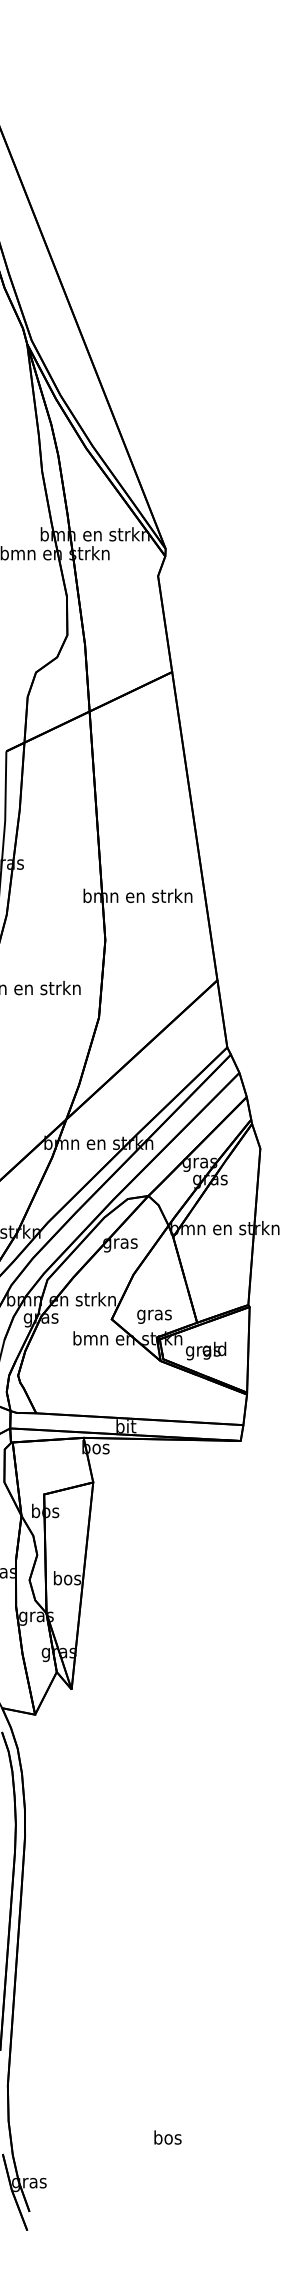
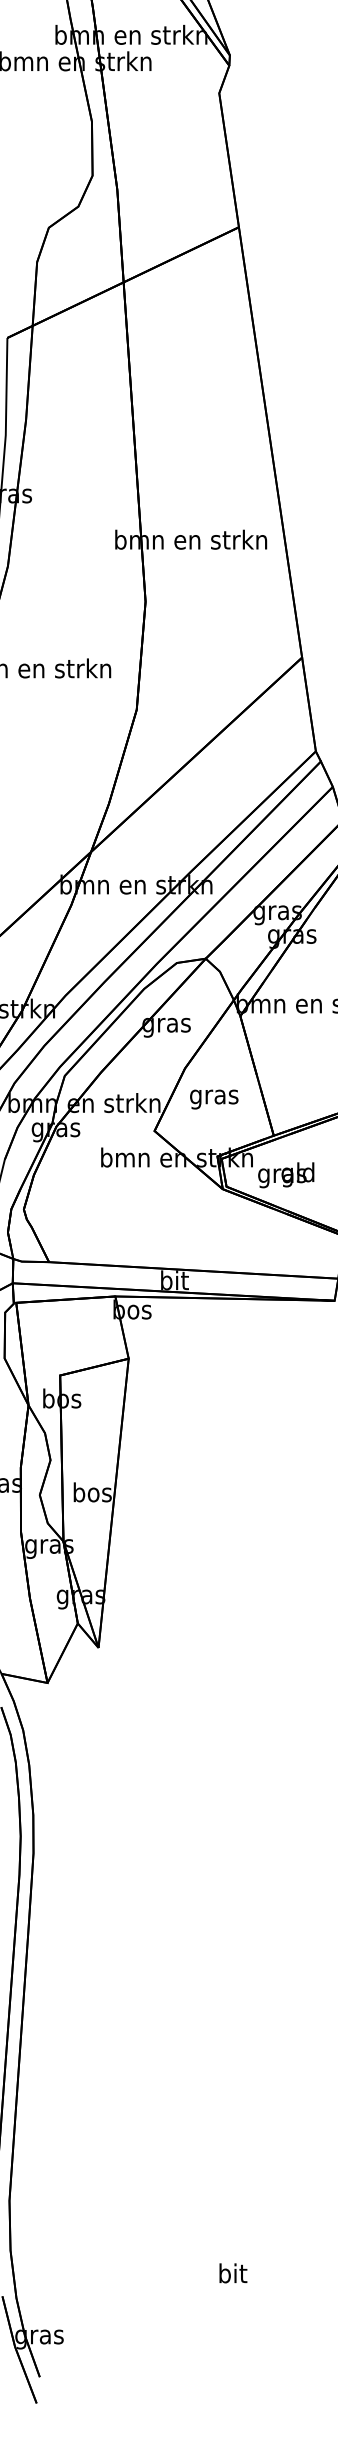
text: (154, 1316) -> (214, 1099), moved
text: (167, 2137) -> (232, 2273), bos -> bit

